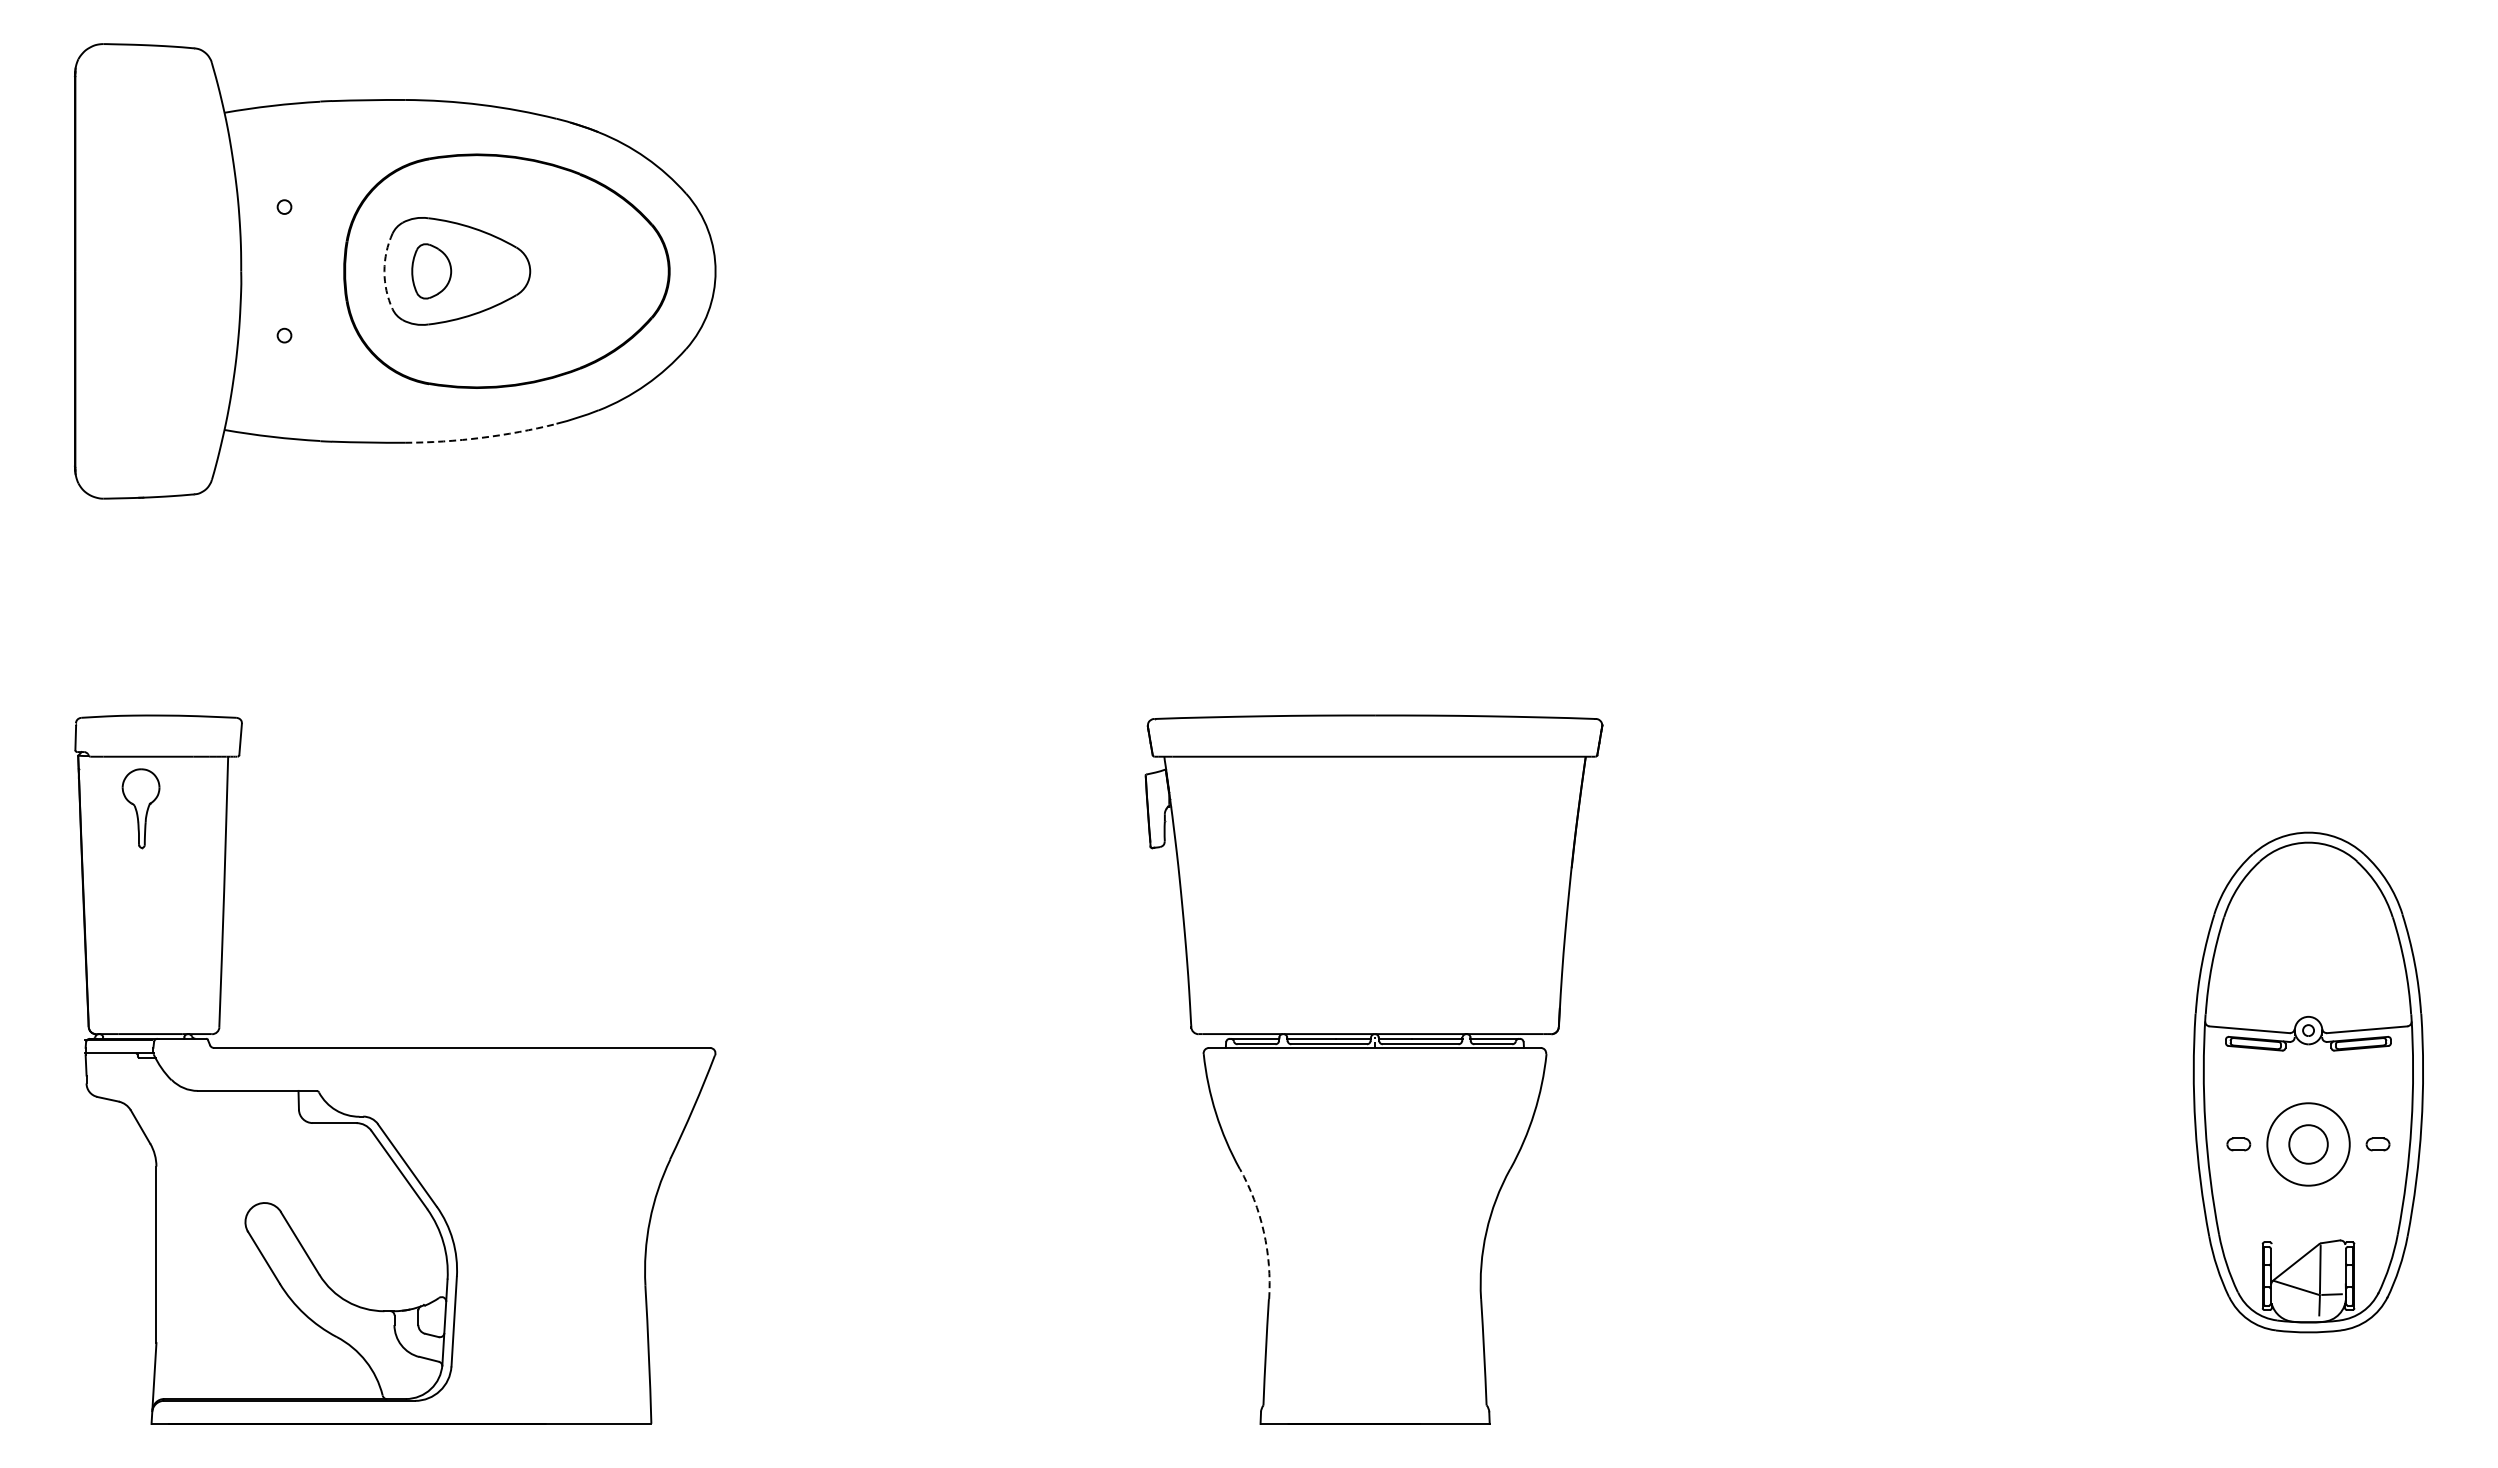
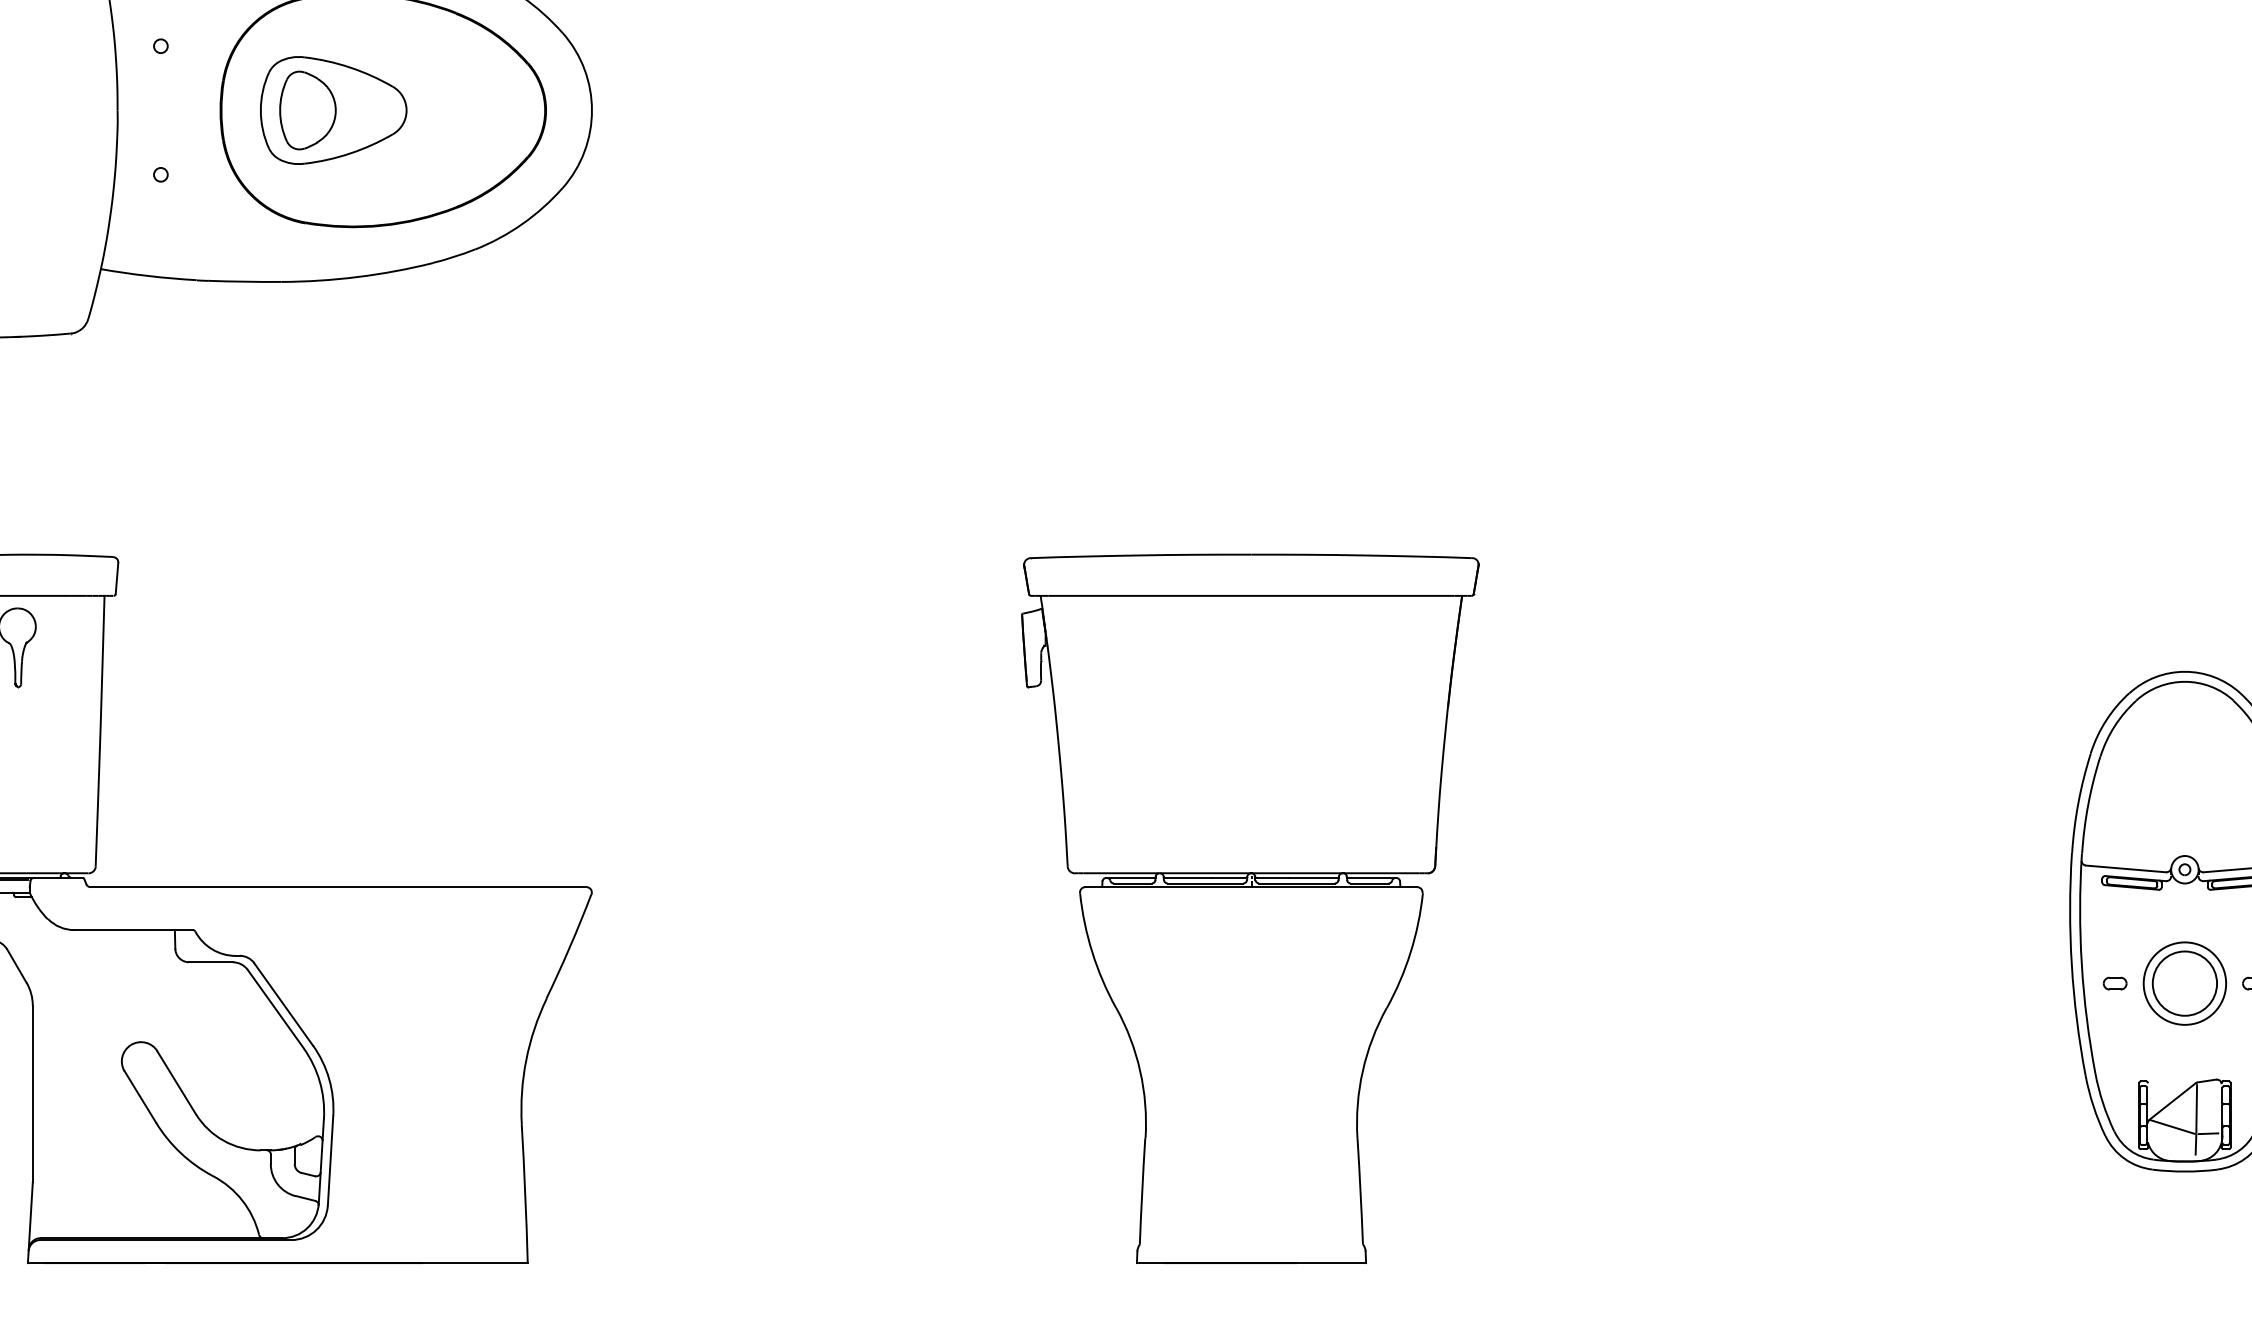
arc: (384, 271) -> (260, 110), dashed -> solid
part: (431, 271) -> (307, 110), size x1.43
arc: (481, 437) -> (357, 276), dashed -> solid
circle: (2308, 1144) -> (2184, 983), size x1.67
arc: (1263, 1231) -> (1139, 1070), dashed -> solid

